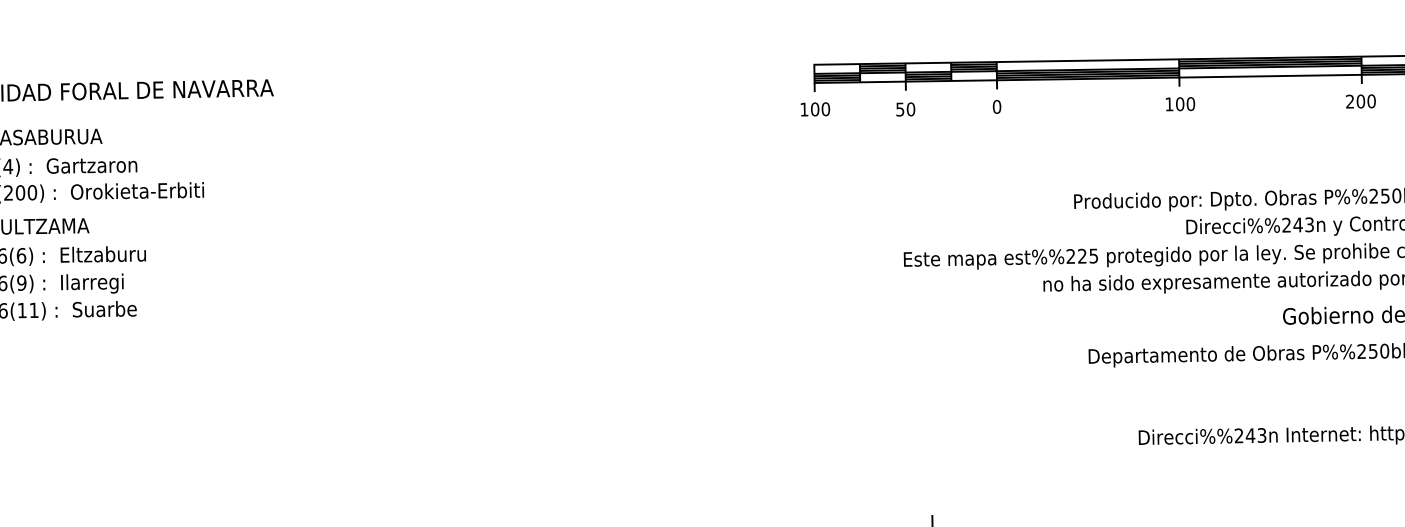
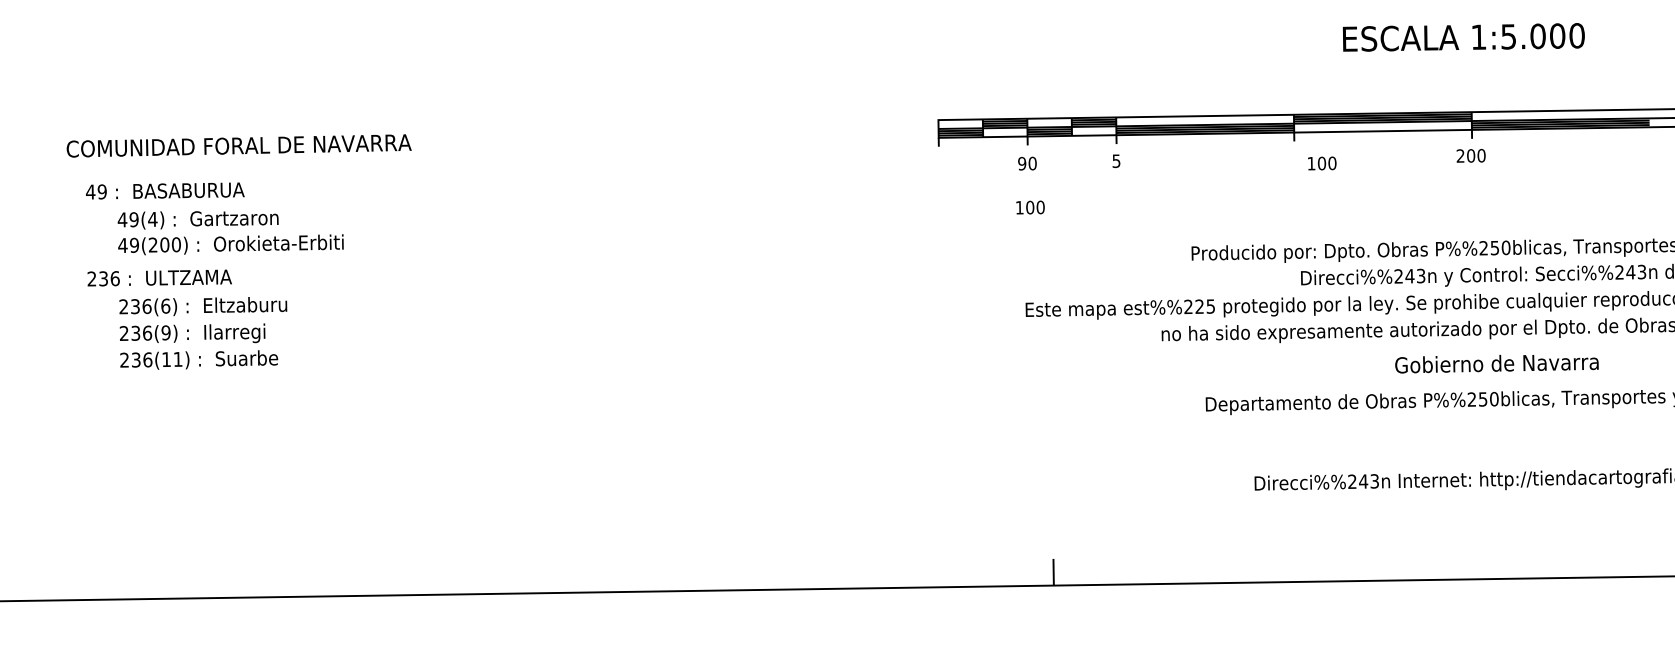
text: (1180, 104) -> (1322, 163), moved
text: (997, 107) -> (1116, 161), 0 -> 5
text: (815, 109) -> (1030, 207), moved
text: (900, 109) -> (1022, 163), 50 -> 90

